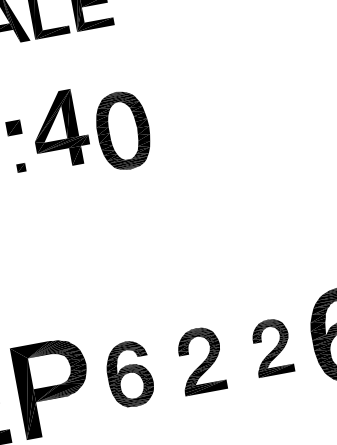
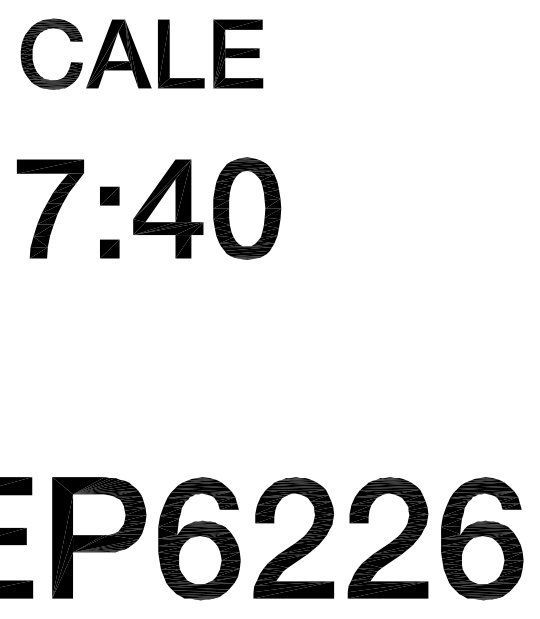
part: (123, 130) -> (247, 208), moved
part: (21, 167) -> (109, 248), size x1.67
part: (271, 347) -> (387, 537), size x1.67
part: (200, 360) -> (293, 537), size x1.43
part: (129, 374) -> (199, 538), size x1.43

